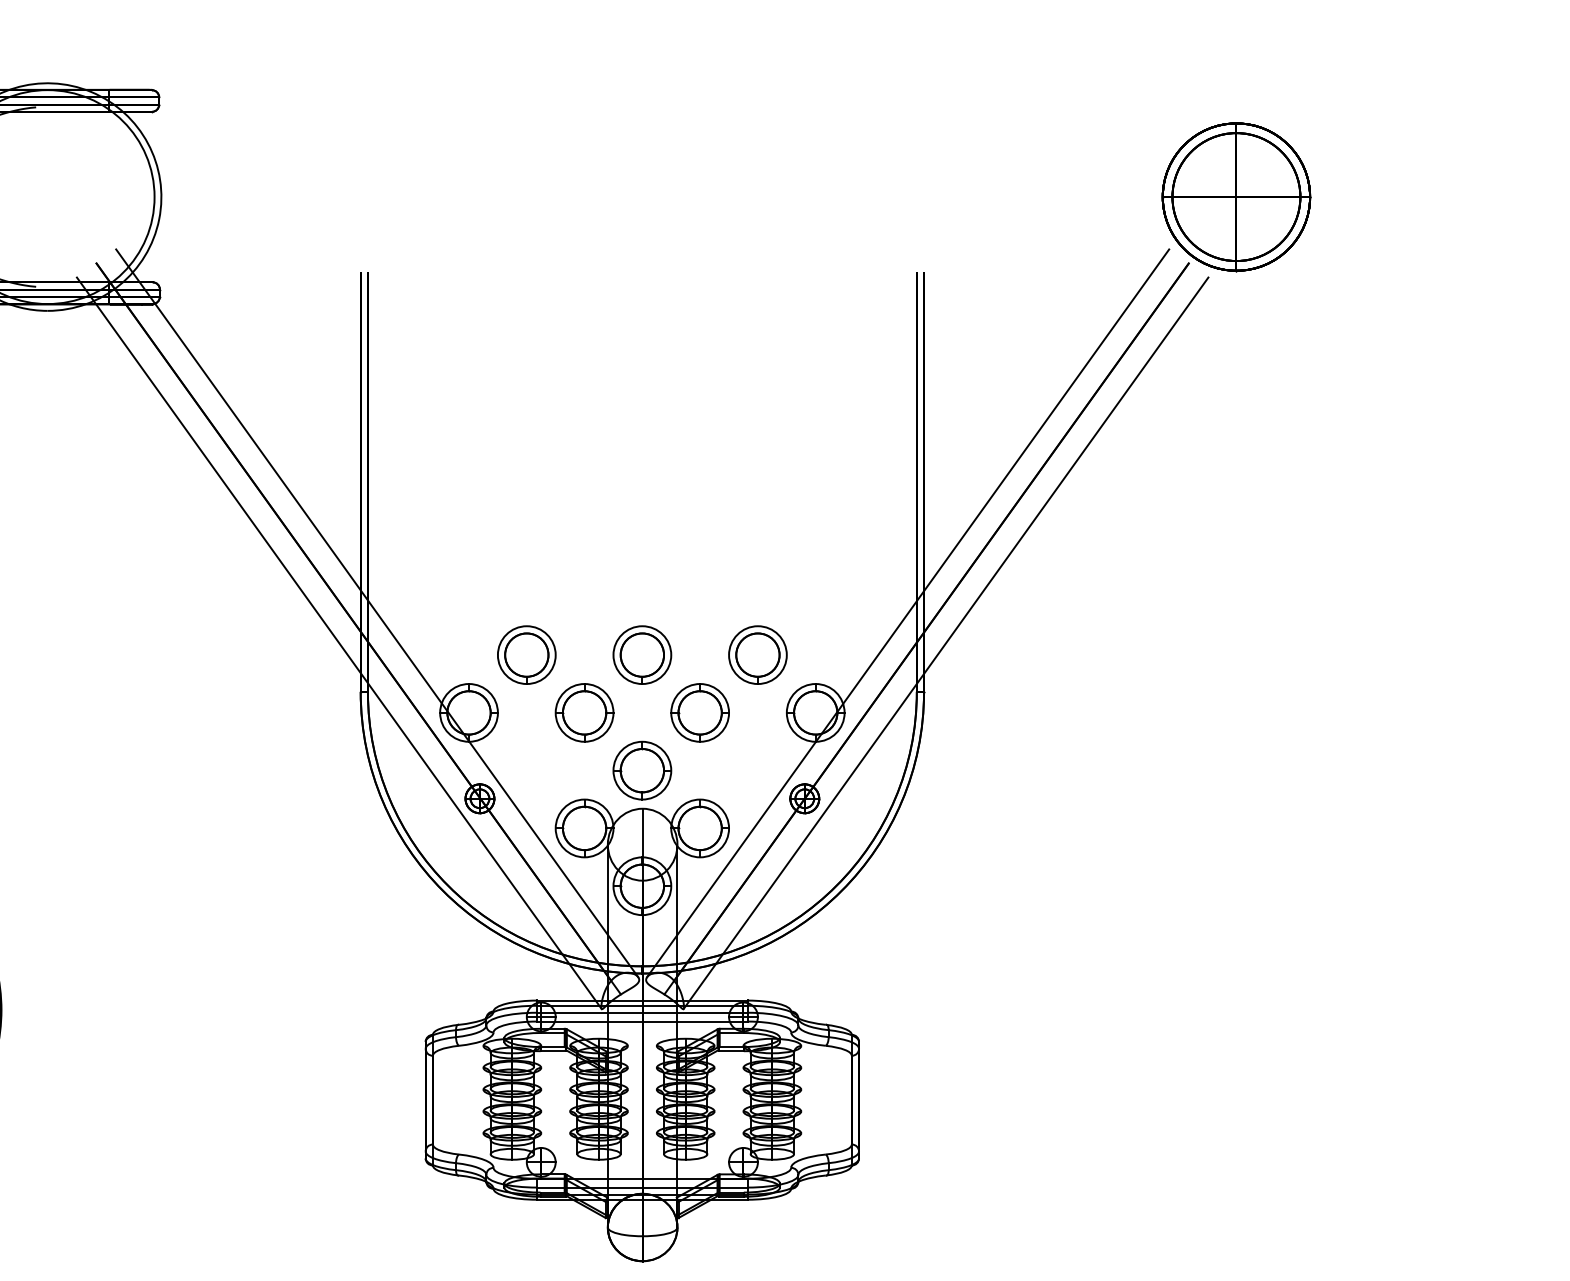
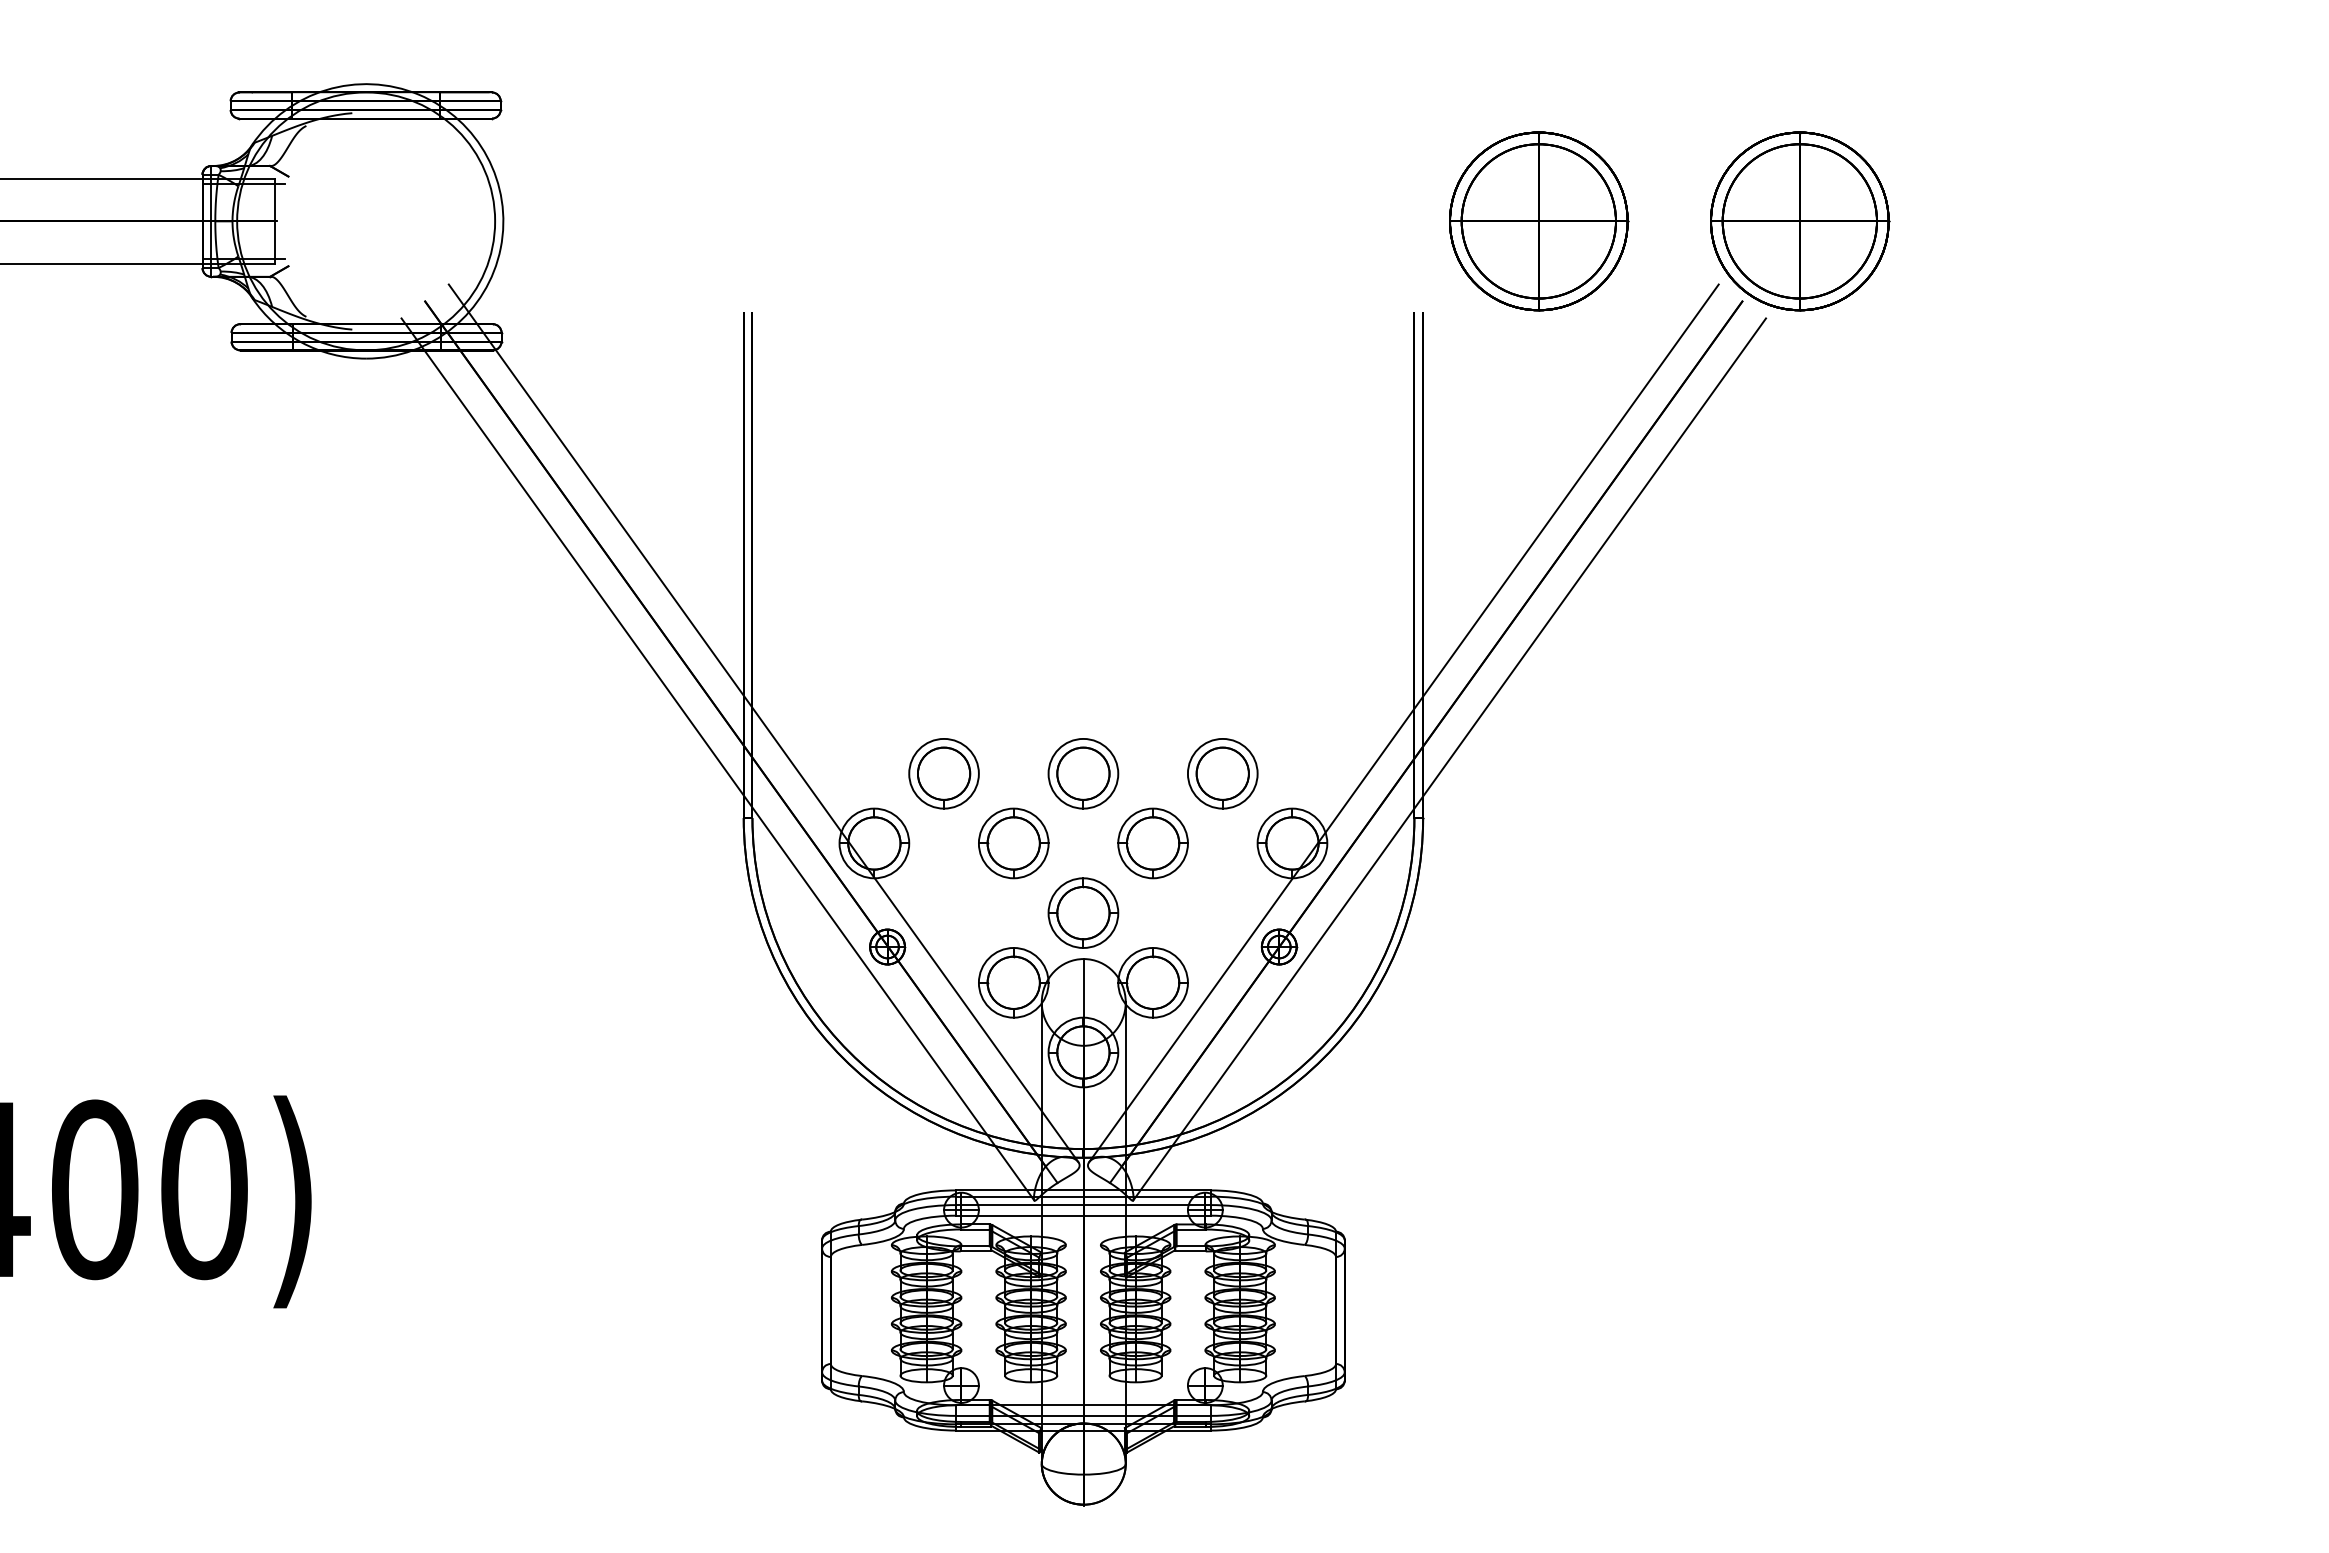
part: (1020, 197) -> (1539, 221), added

